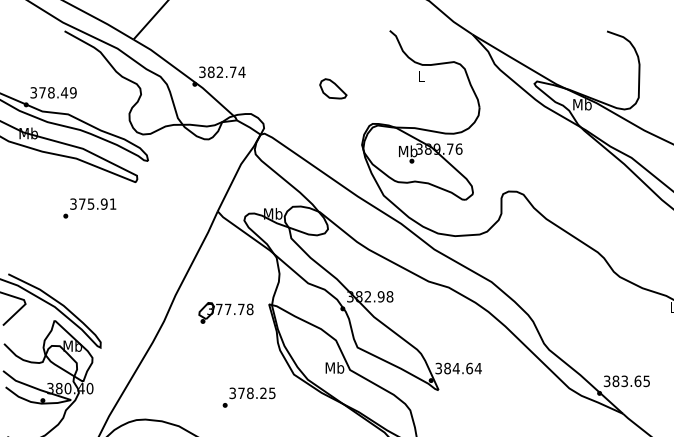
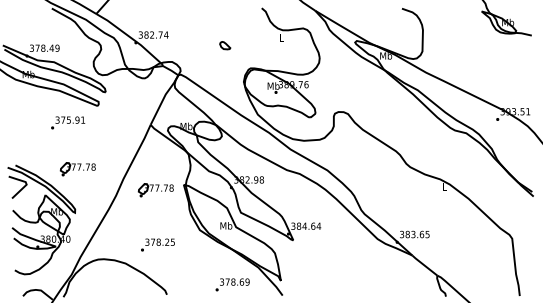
part: (332, 88) -> (224, 45), size x0.6
part: (104, 280) -> (77, 169), added
text: (248, 396) -> (157, 244), moved

